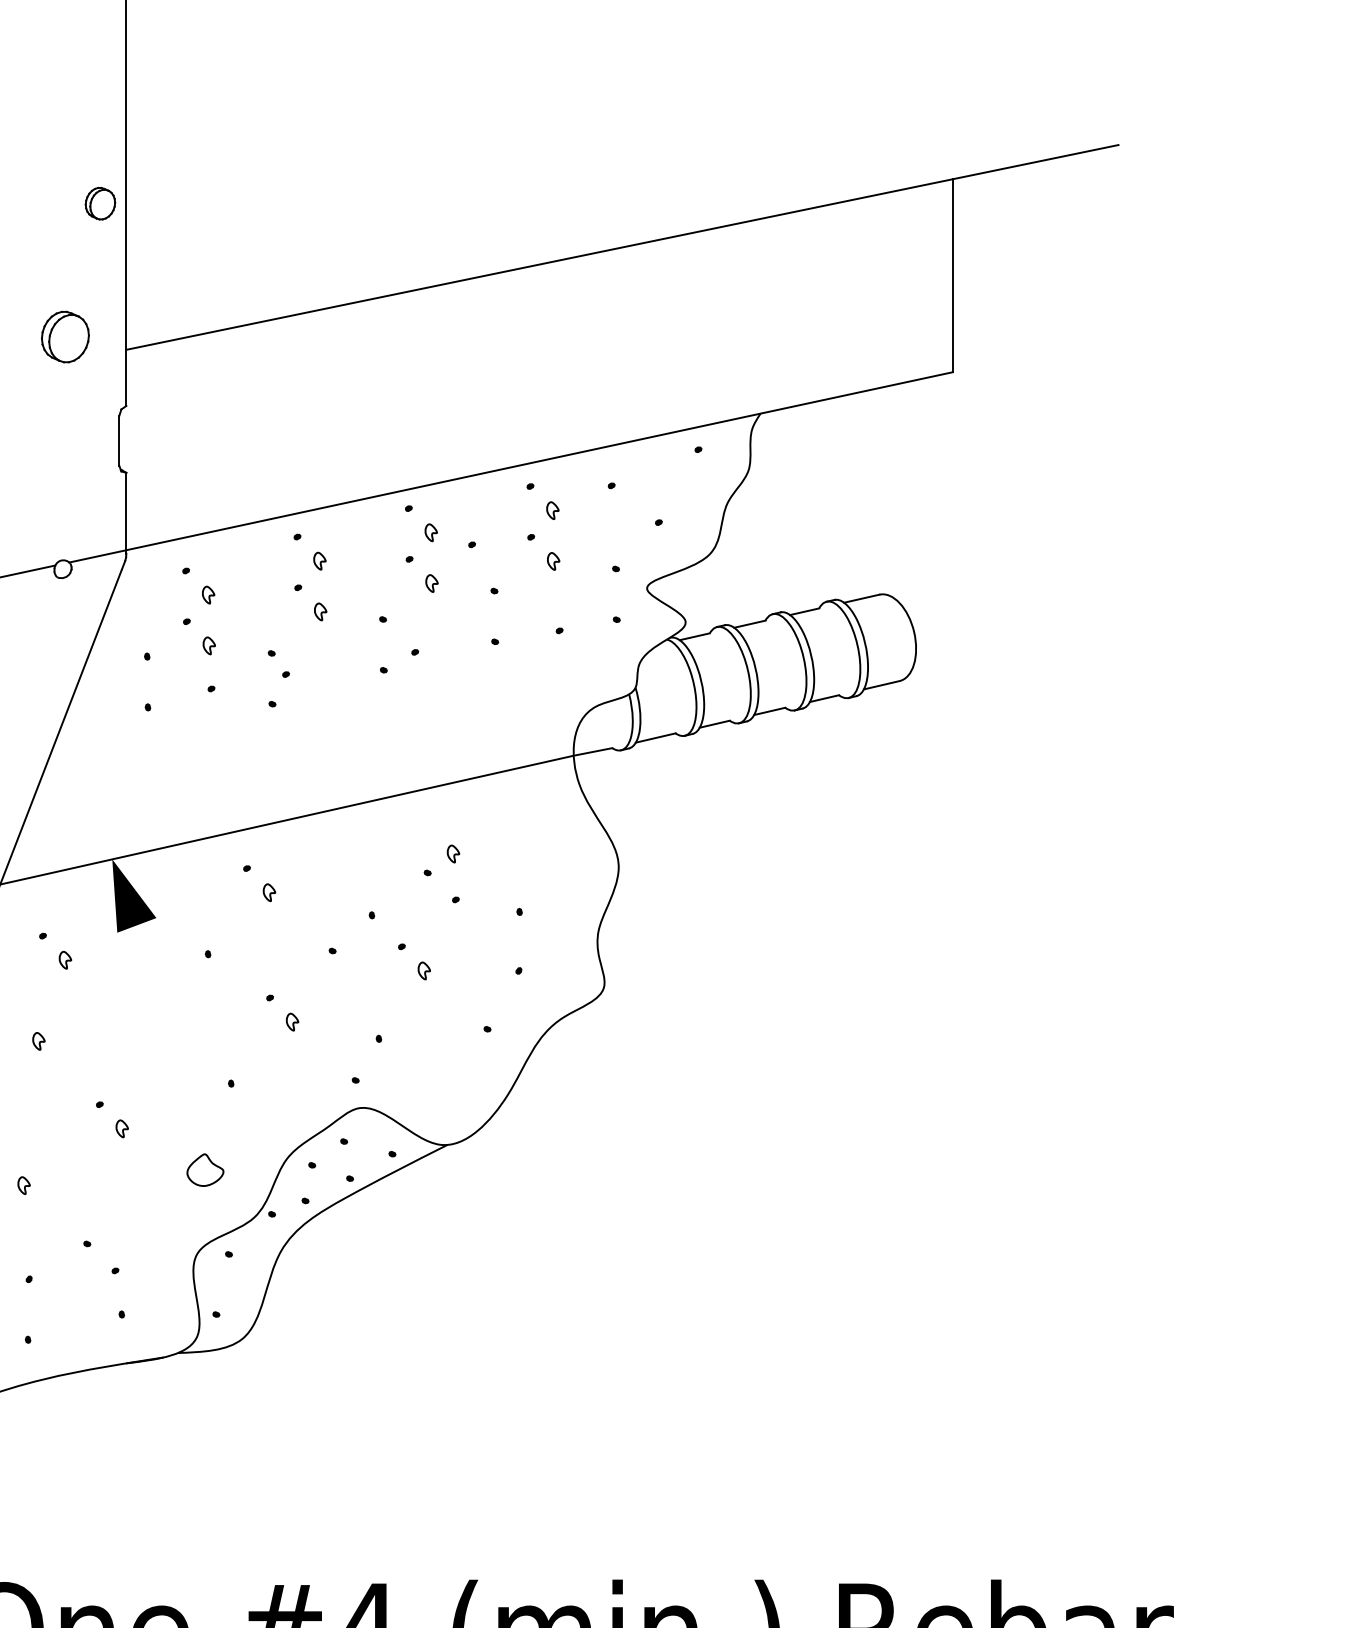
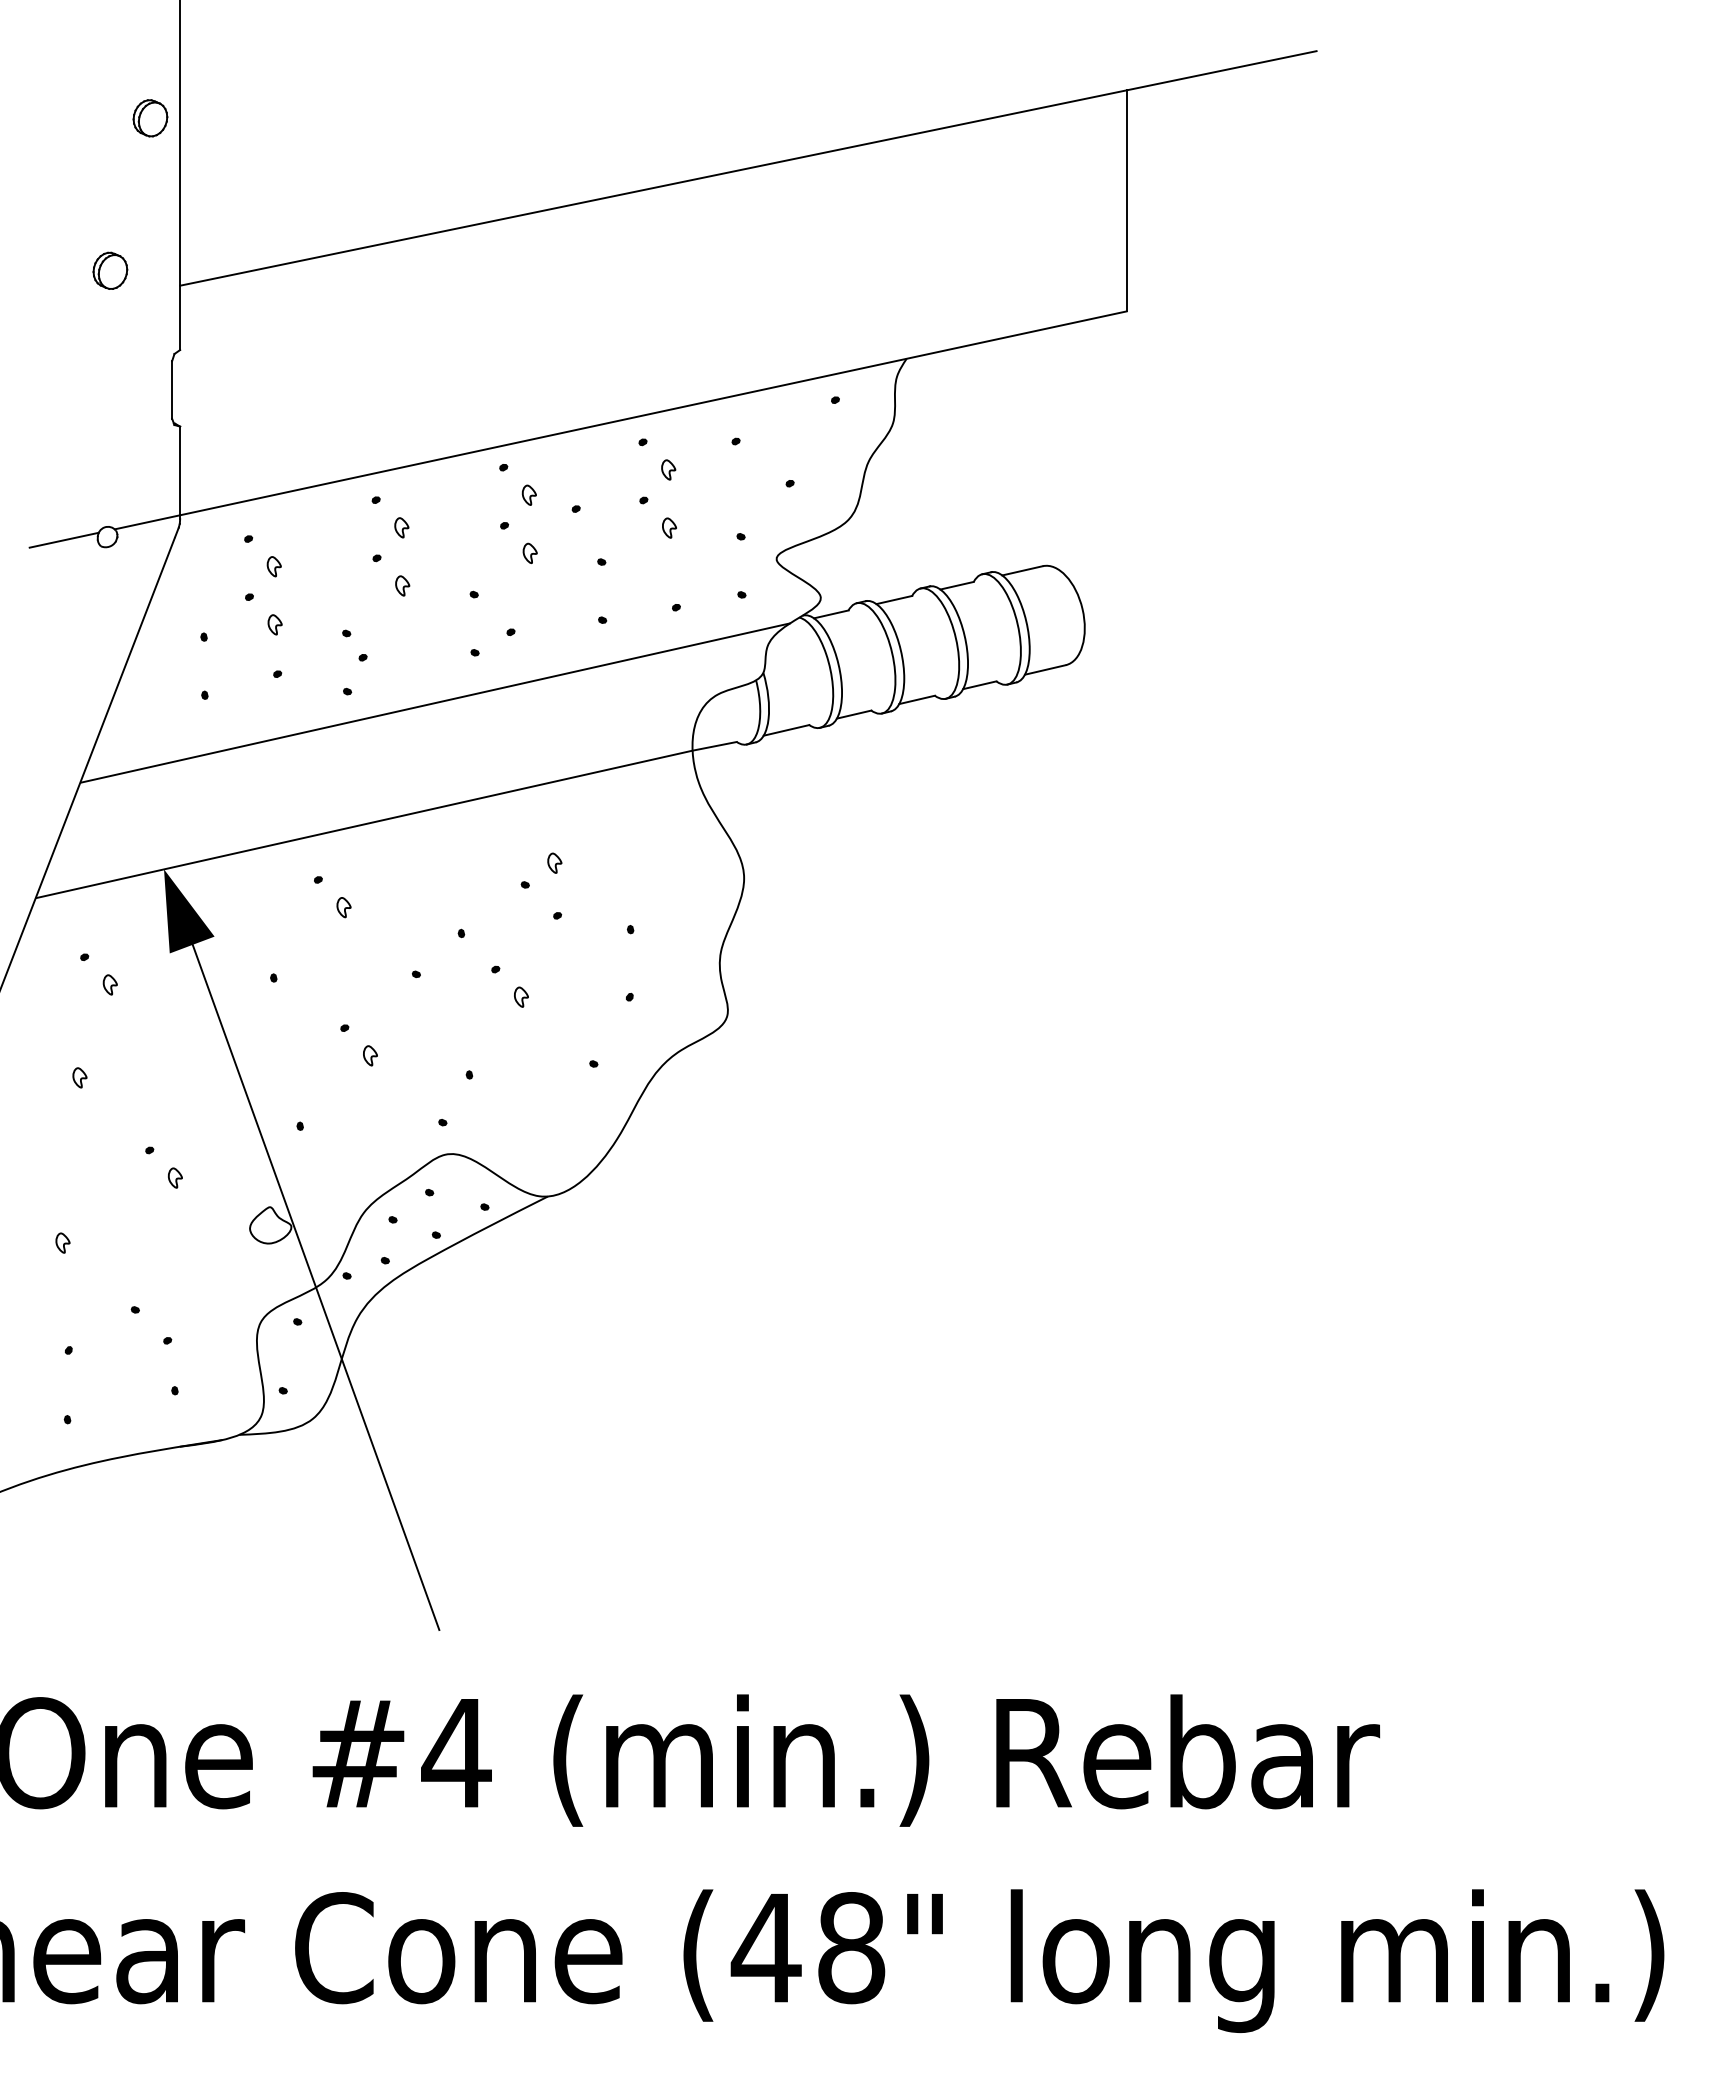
part: (65, 336) -> (110, 270), size x0.62
line: (349, 713) -> (435, 702), added
line: (236, 1202) -> (306, 1262), added

